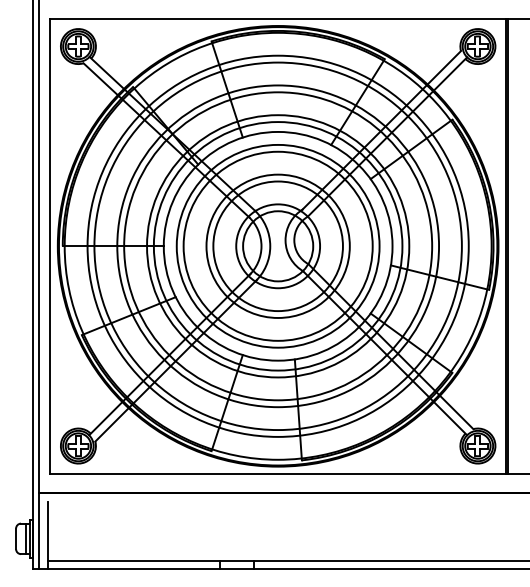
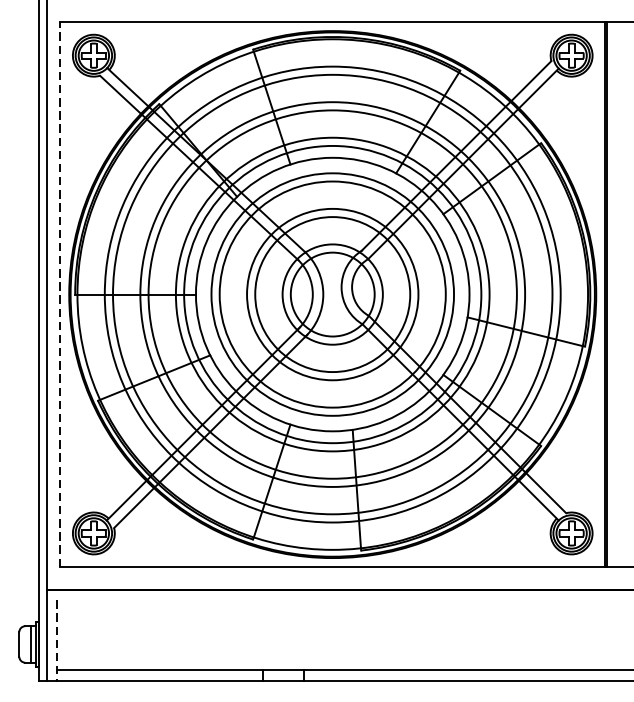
line: (50, 246) -> (60, 294), solid -> dashed
line: (47, 535) -> (56, 640), solid -> dashed

